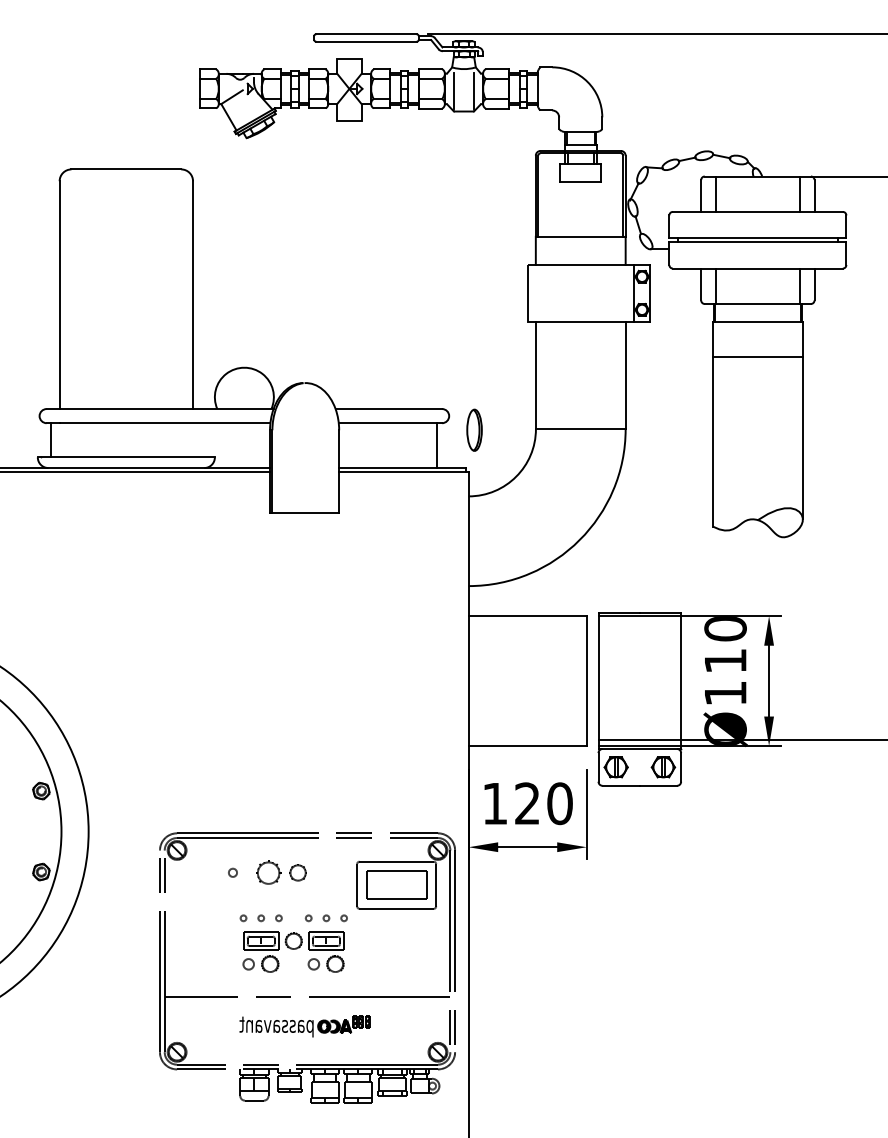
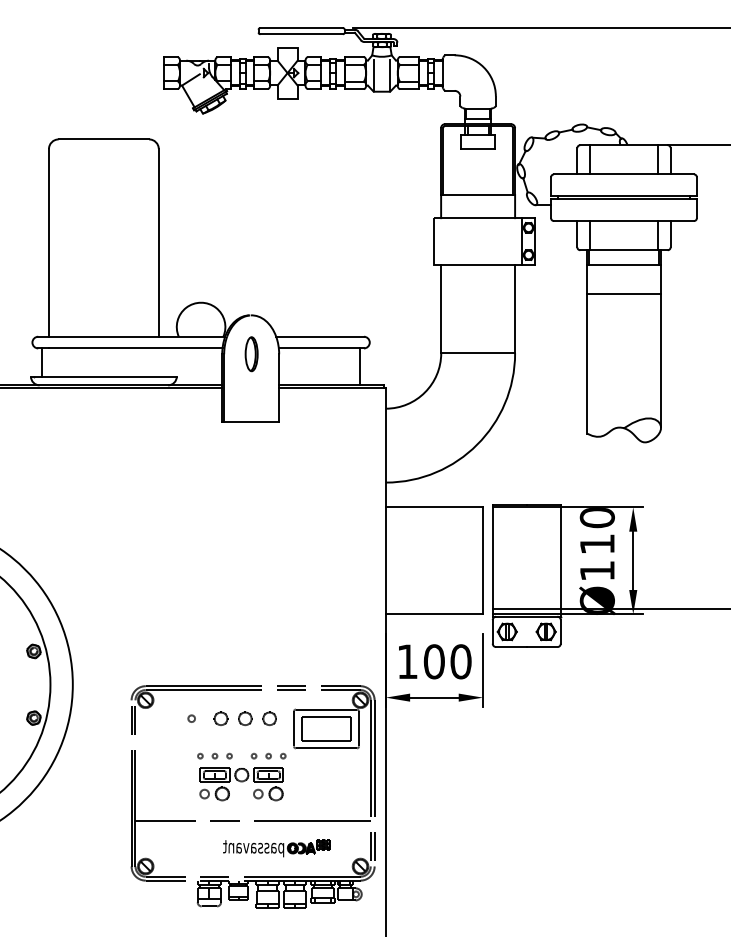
part: (474, 430) -> (251, 354), moved
text: (526, 803) -> (433, 661), 120 -> 100
part: (267, 872) -> (220, 718), size x0.71
part: (327, 872) -> (269, 718), added
part: (304, 1026) -> (276, 848), moved

